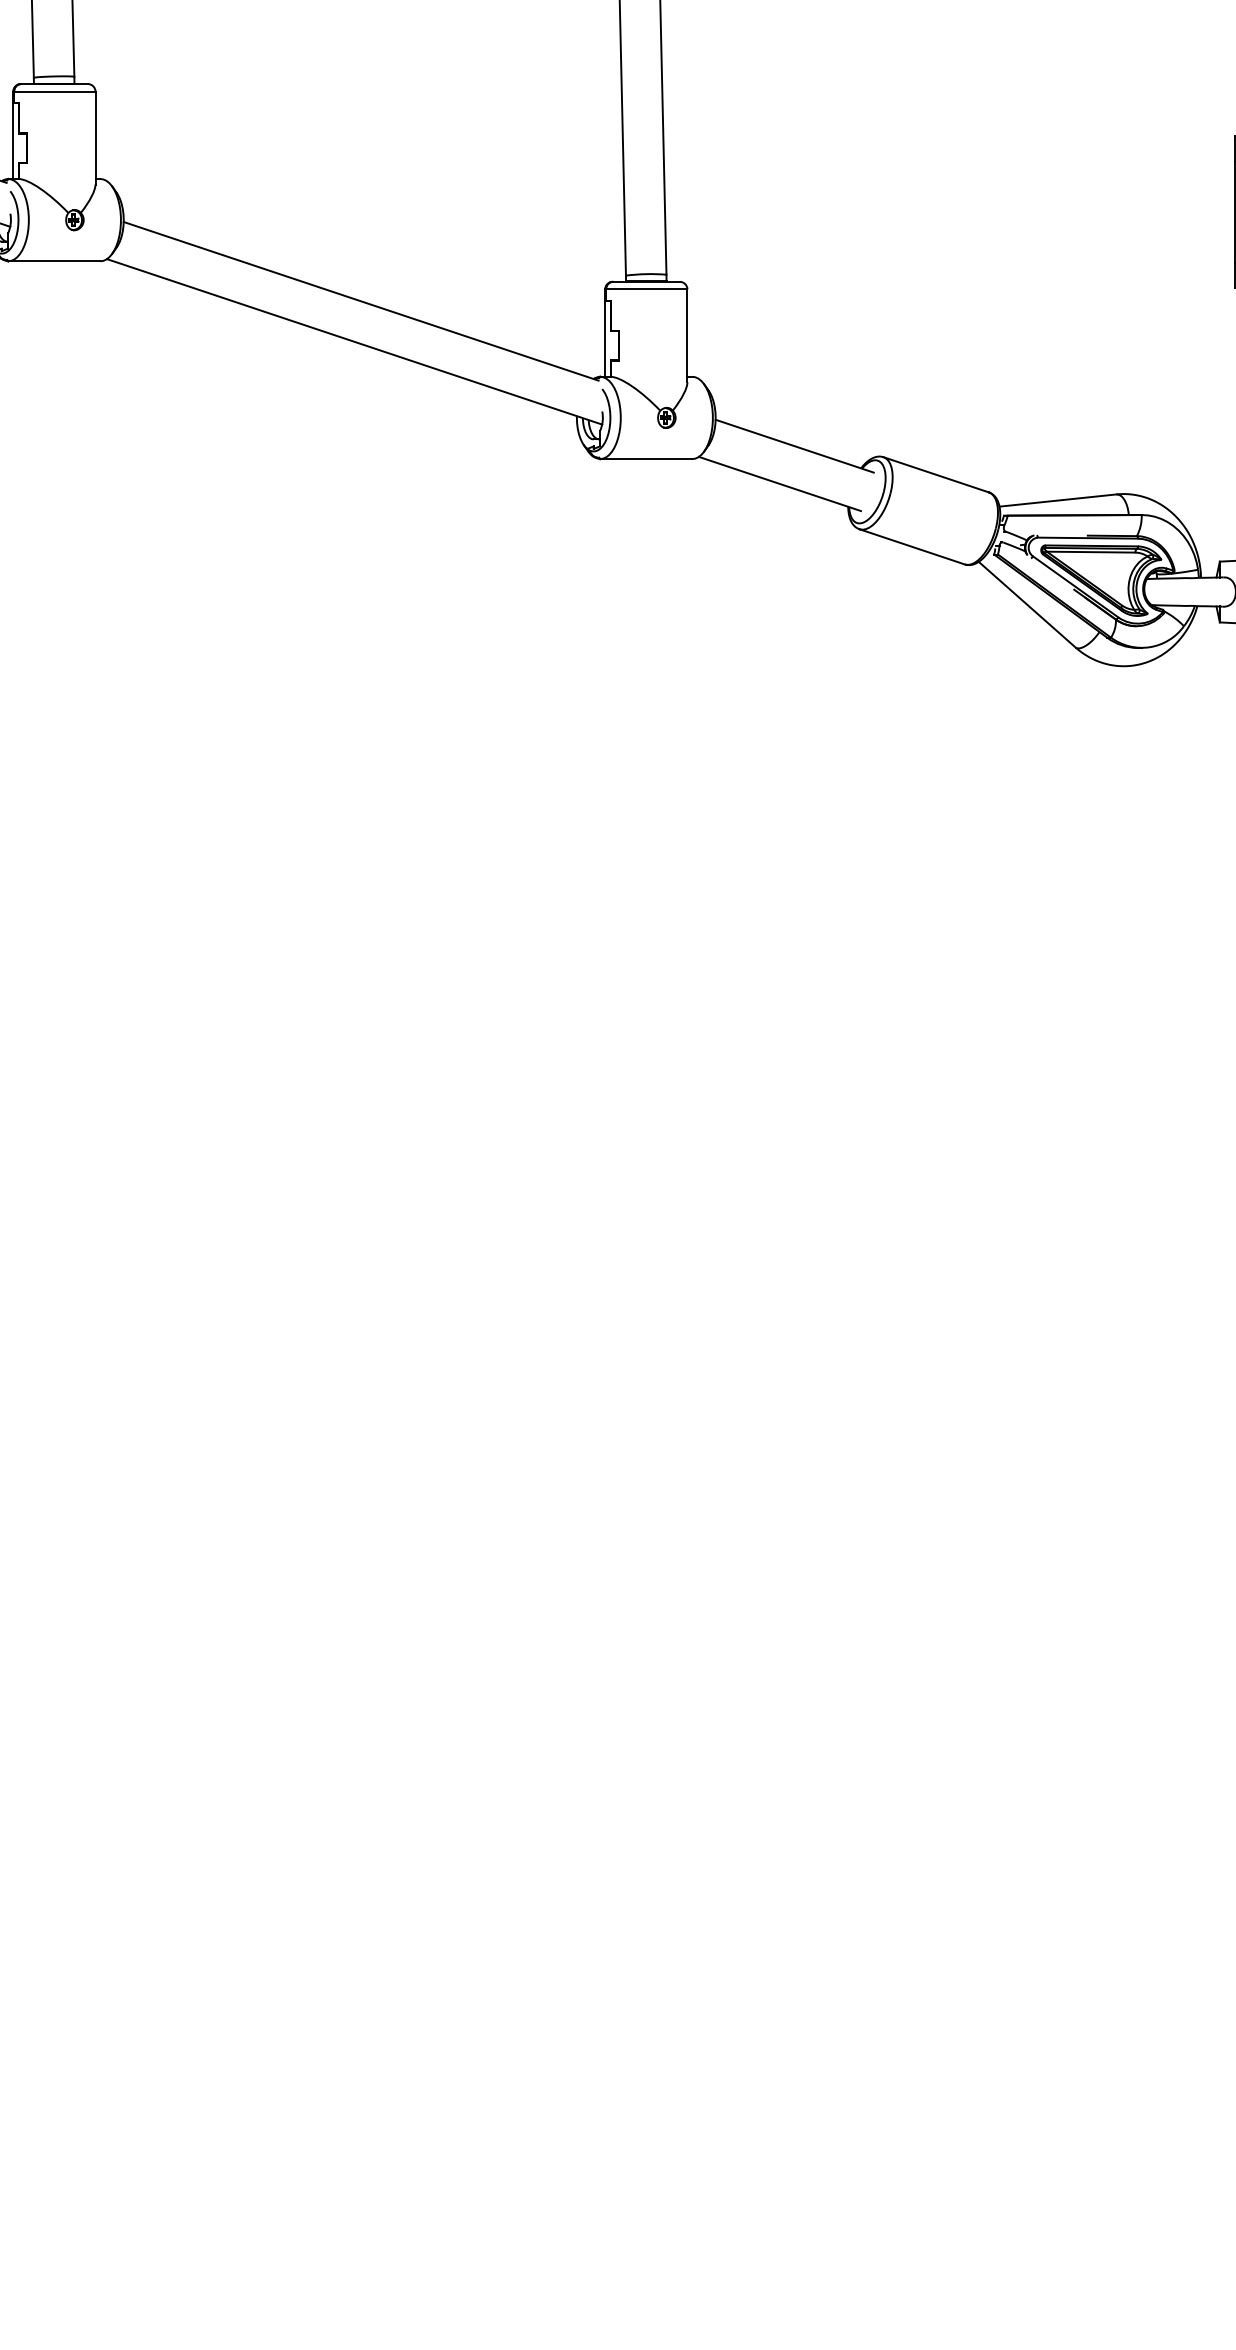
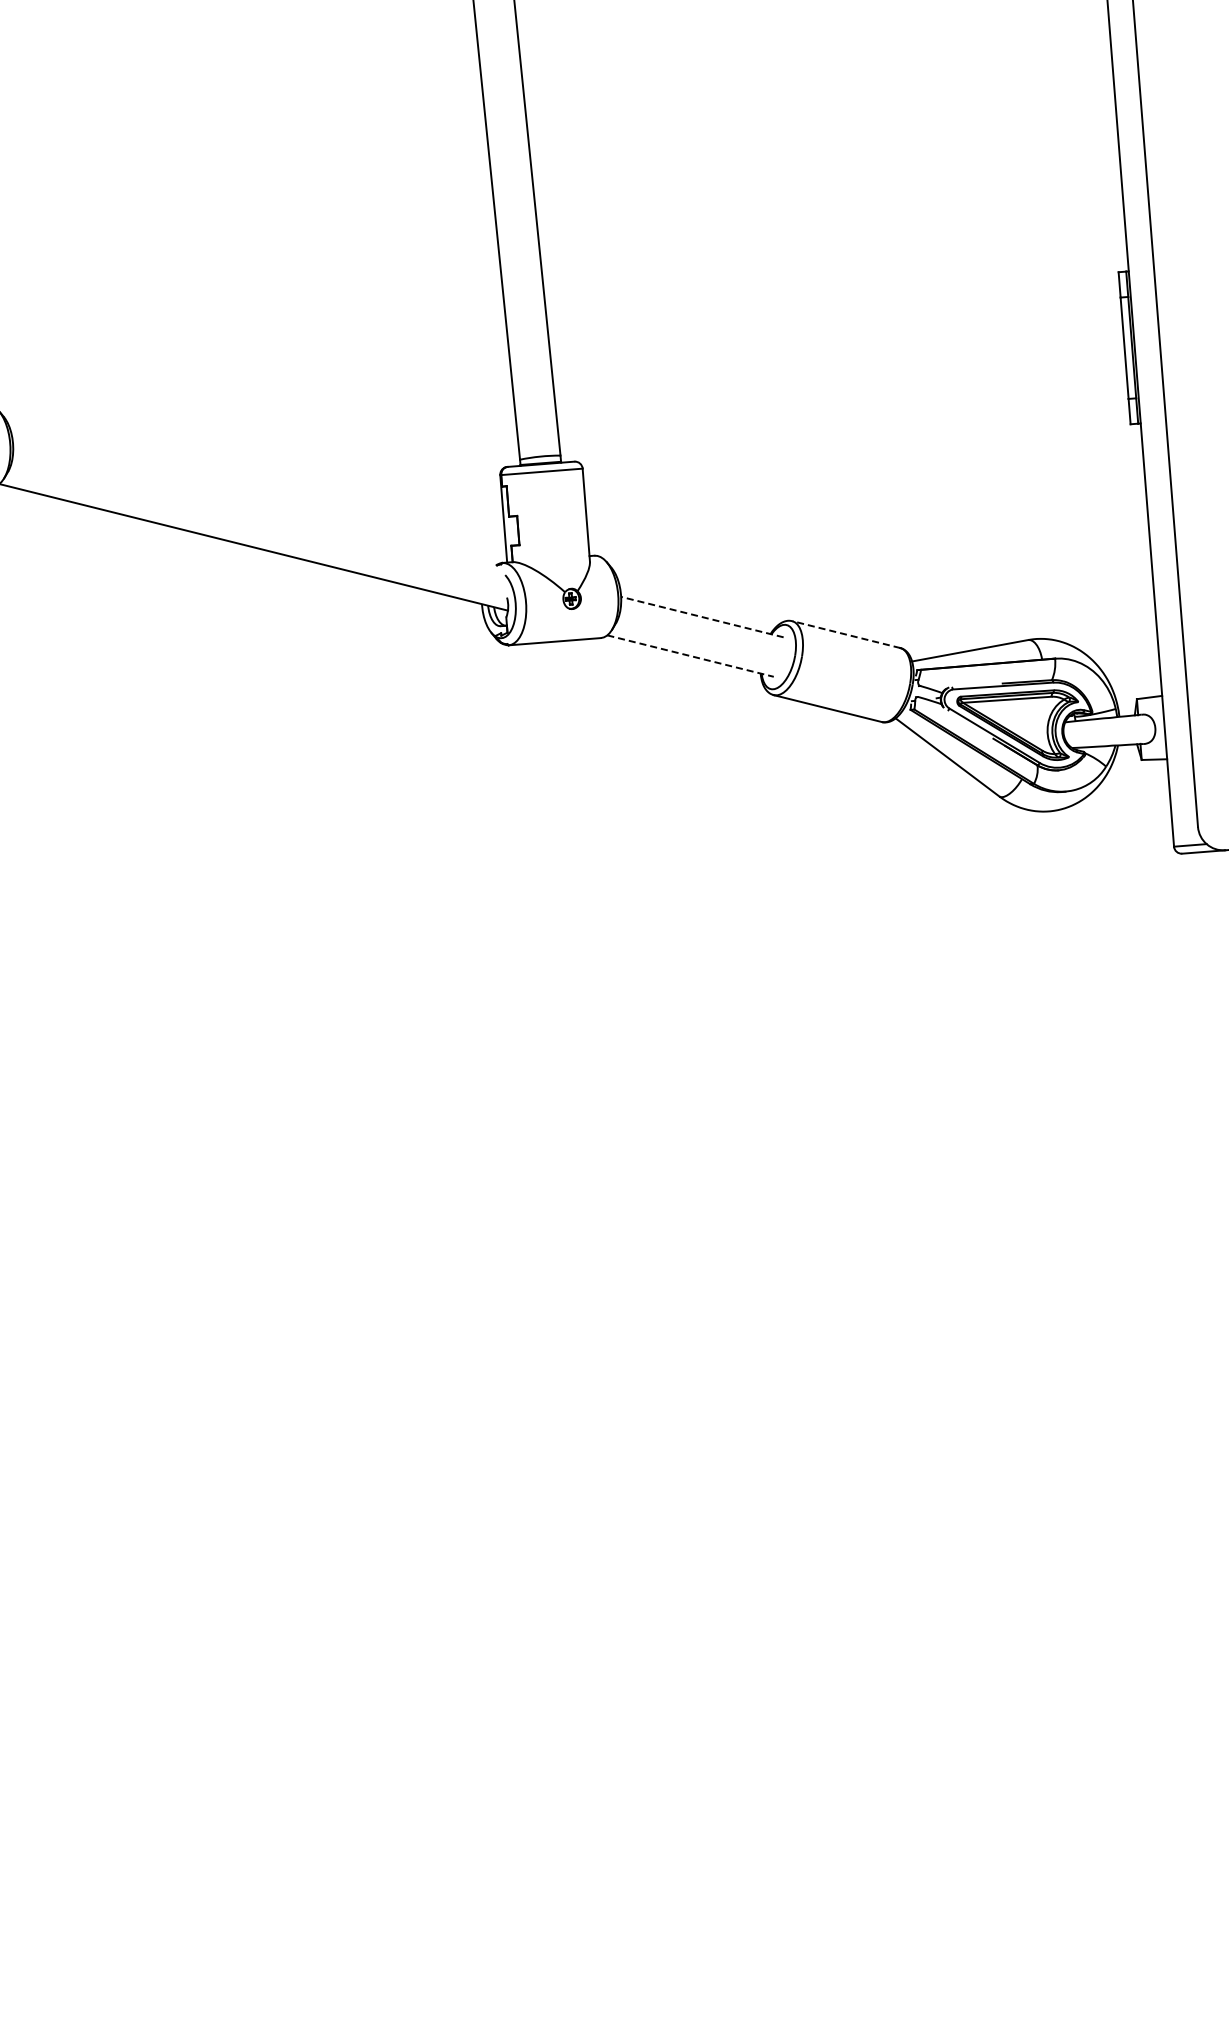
line: (360, 301) -> (256, 506), removed
line: (794, 446) -> (702, 617), solid -> dashed
line: (936, 474) -> (846, 634), solid -> dashed
line: (780, 484) -> (691, 656), solid -> dashed

